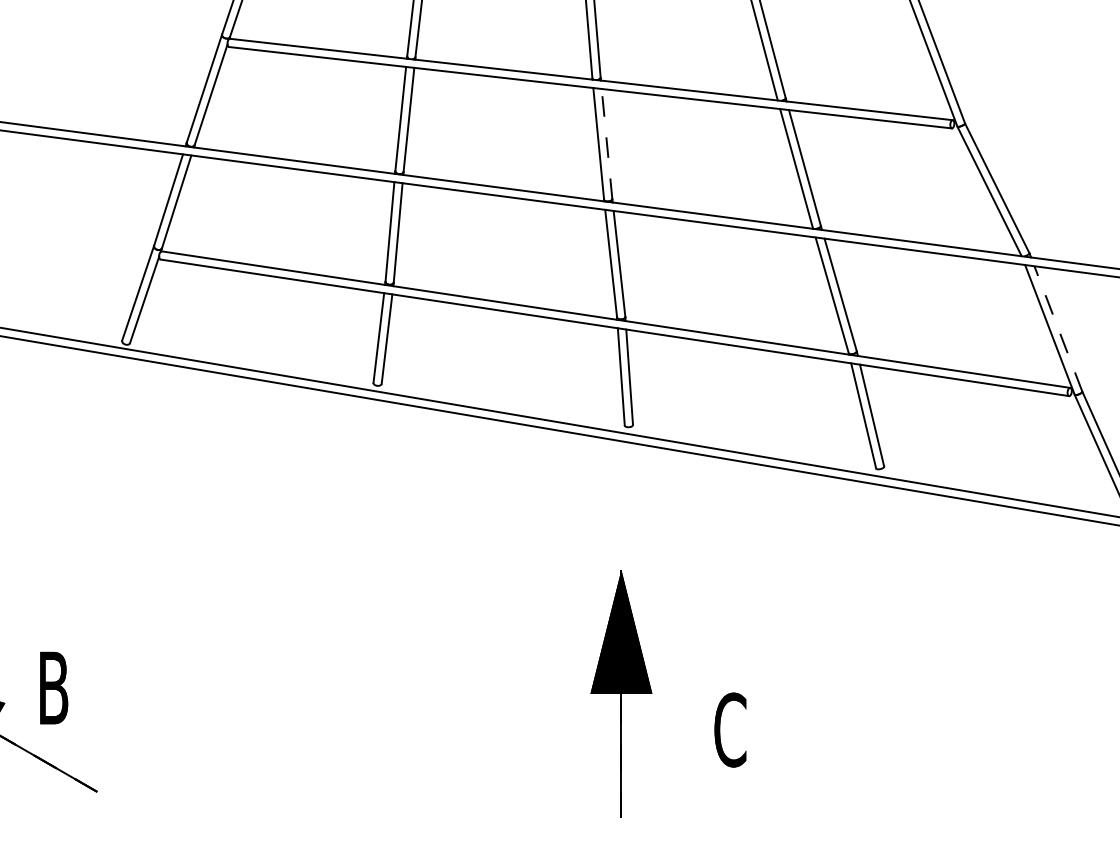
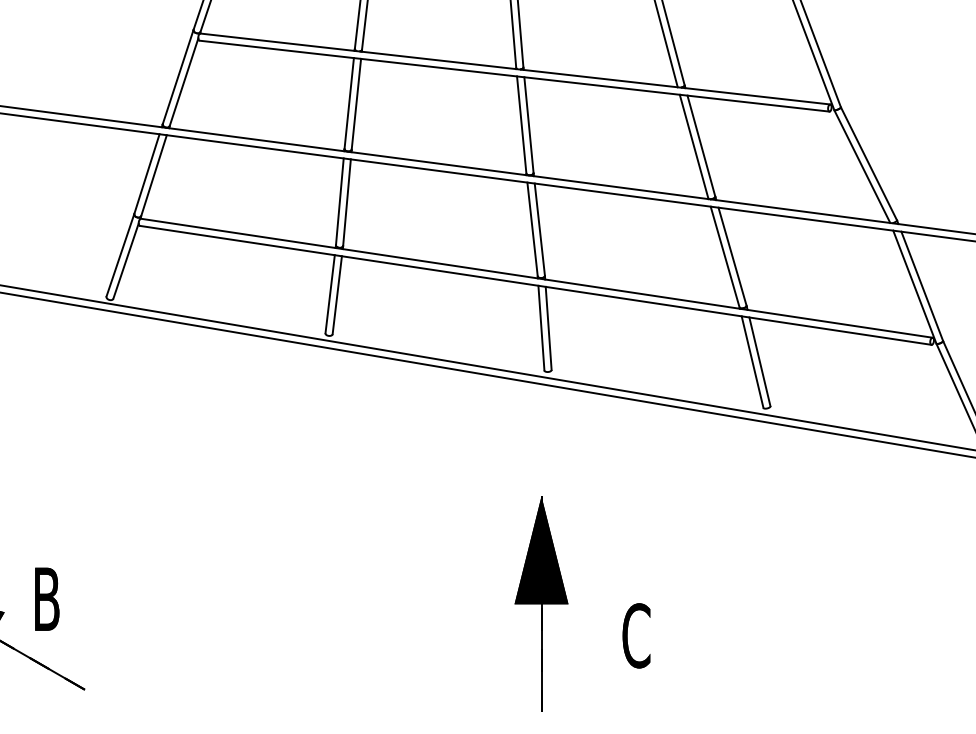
line: (606, 143) -> (528, 124), dashed -> solid
line: (1058, 328) -> (922, 285), dashed -> solid

